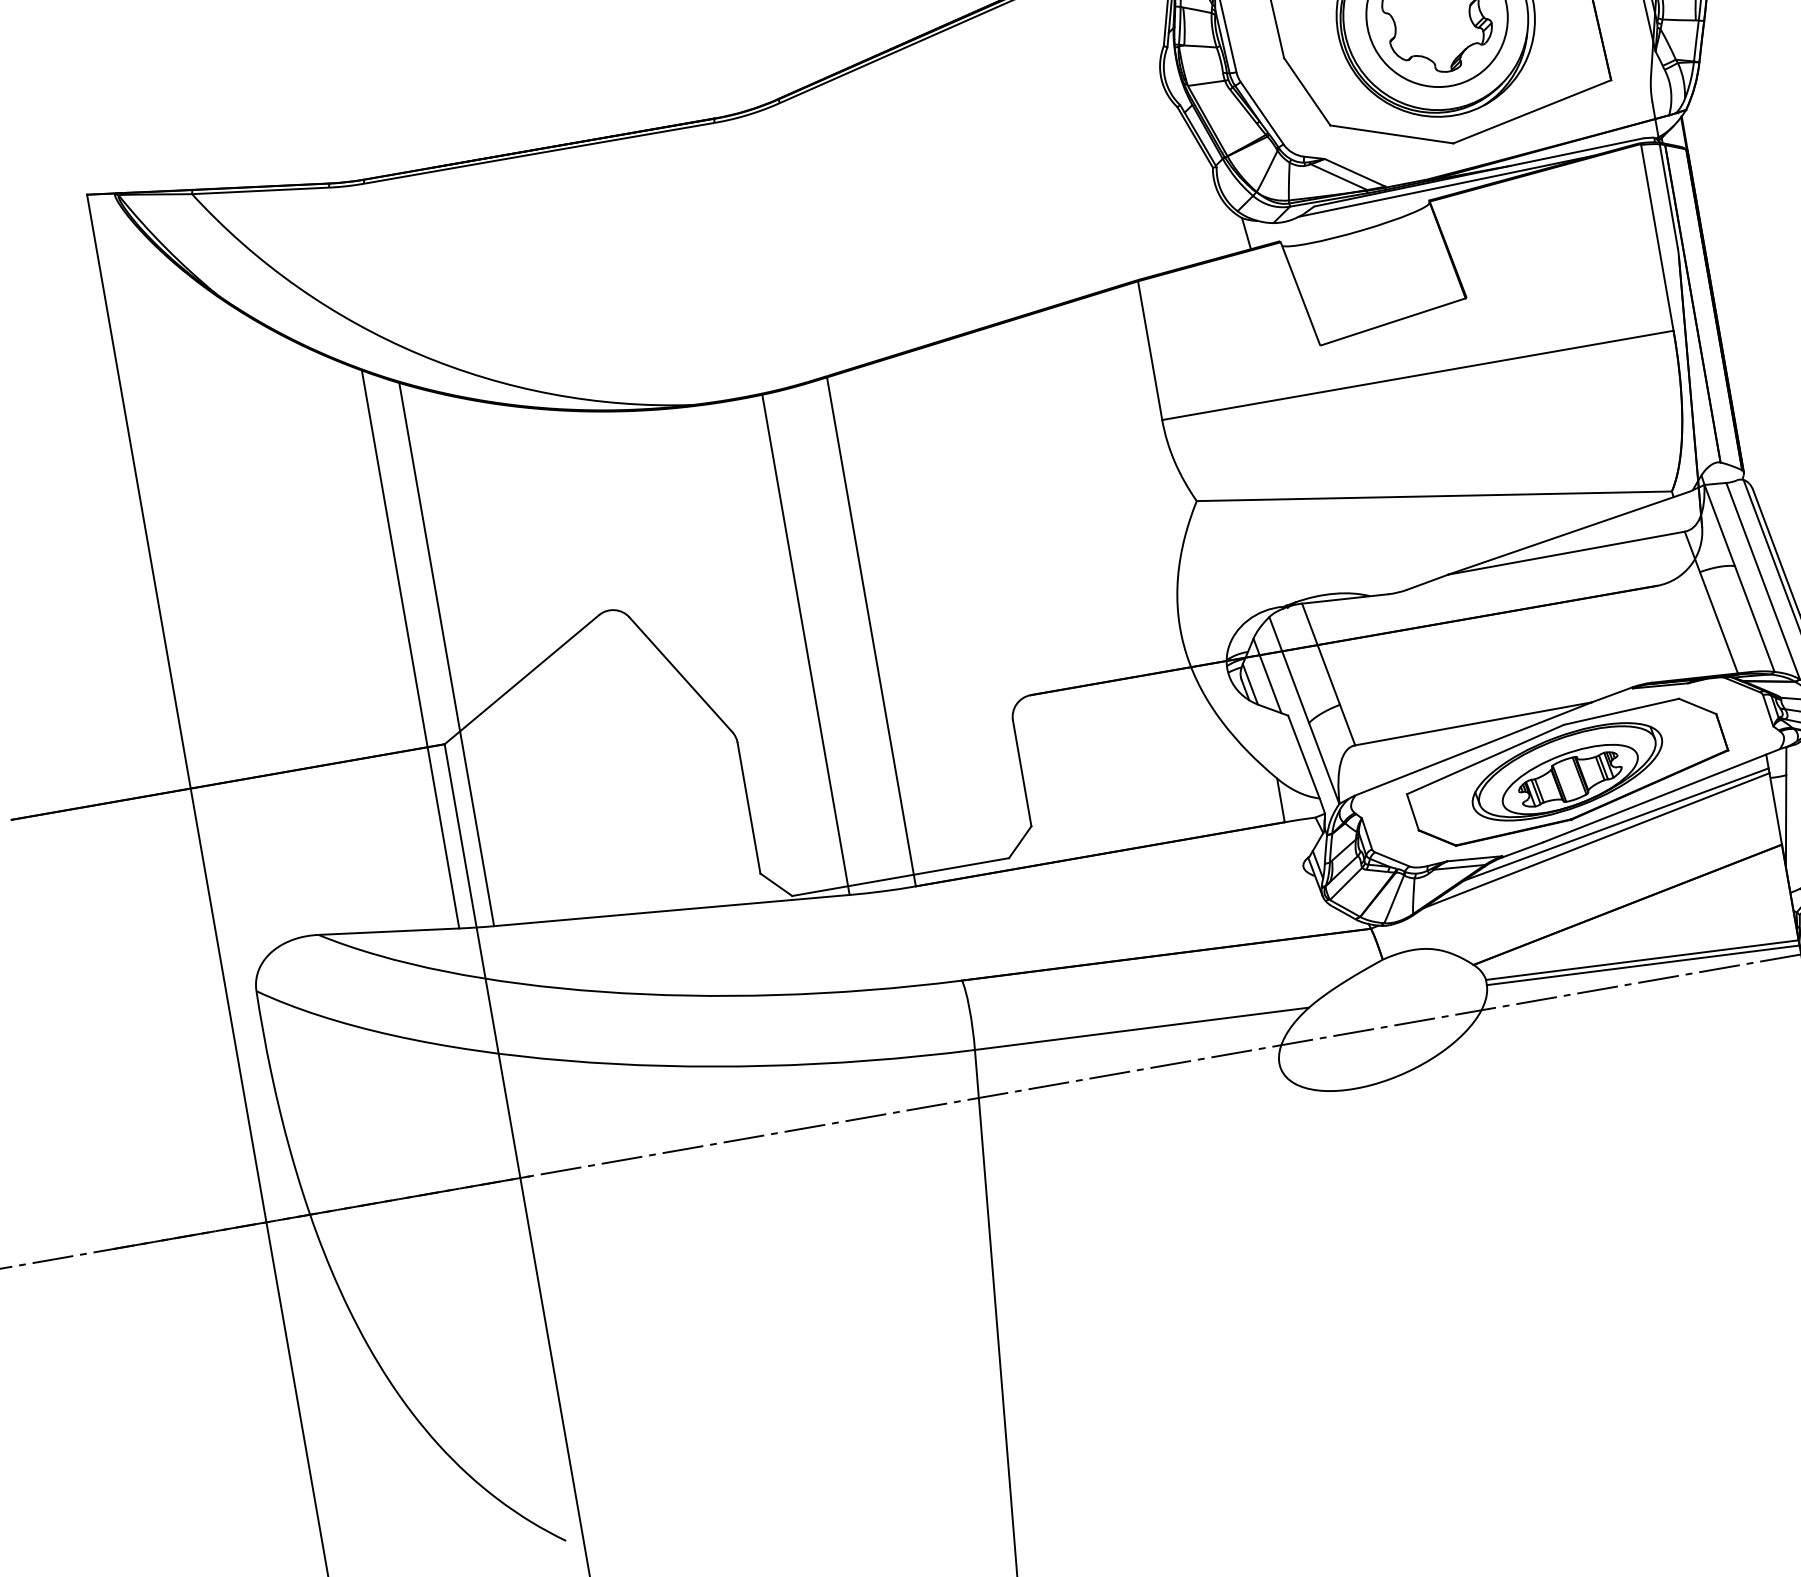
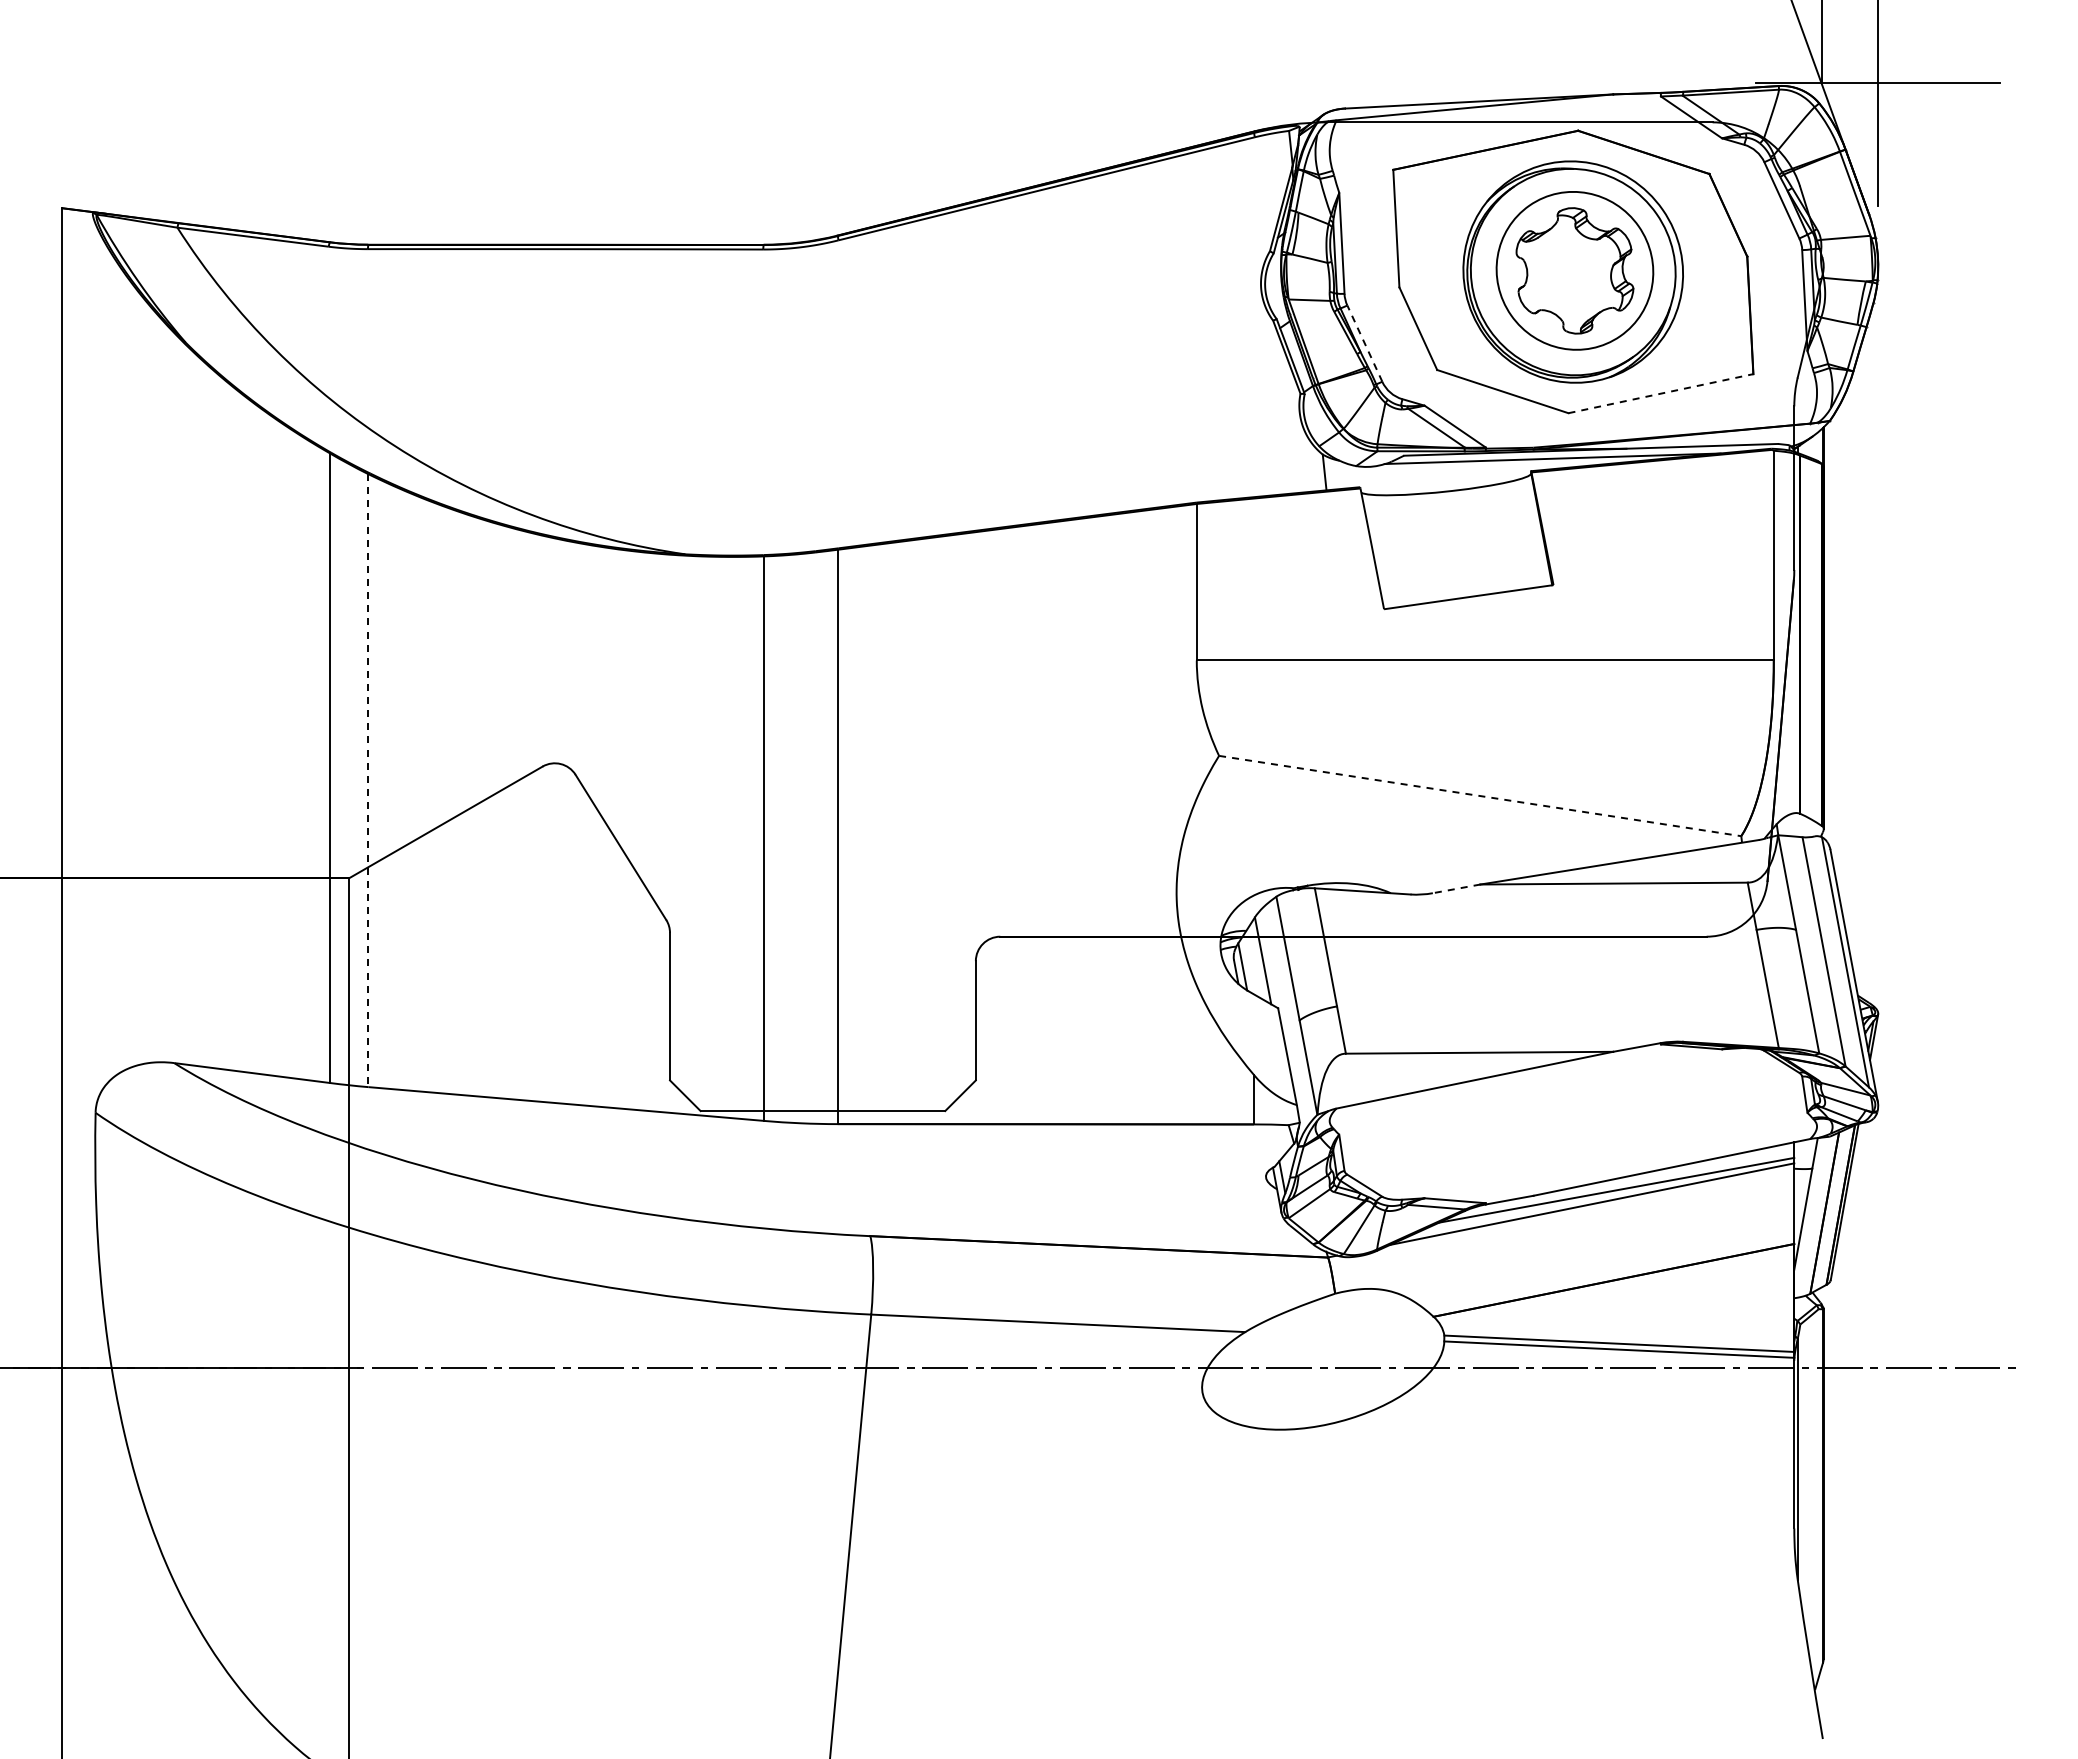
line: (1531, 111) -> (1660, 393), solid -> dashed
line: (1261, 113) -> (1364, 343), solid -> dashed
line: (1434, 496) -> (1480, 796), solid -> dashed
line: (1427, 581) -> (1456, 888), solid -> dashed
line: (447, 655) -> (368, 781), solid -> dashed
part: (1567, 772) -> (1573, 1123), removed

